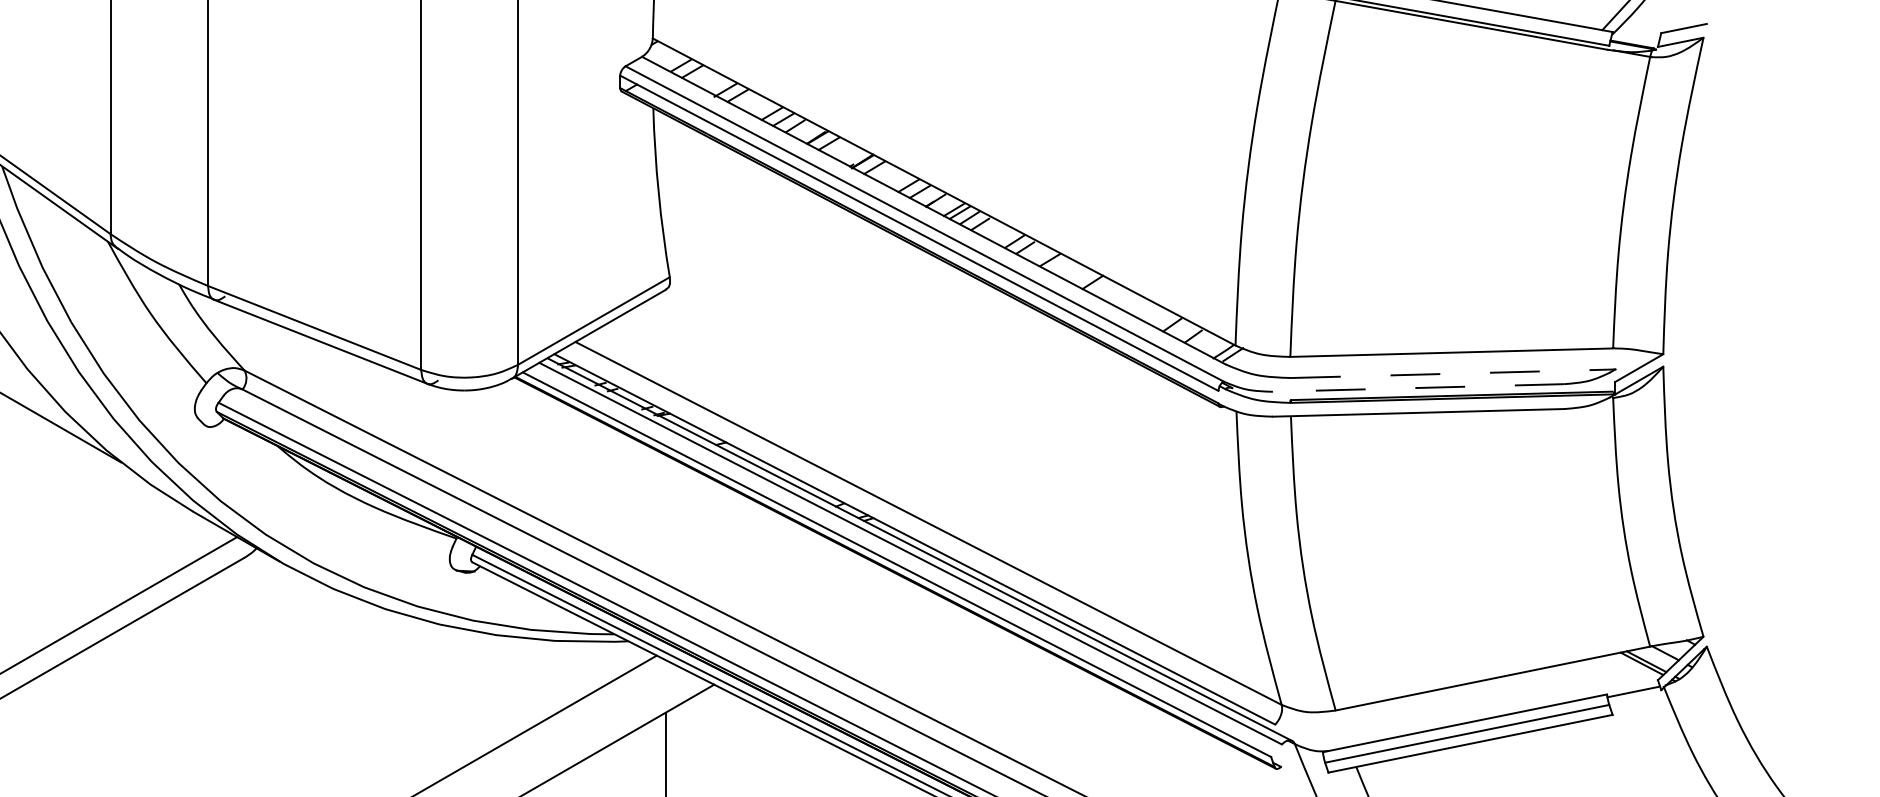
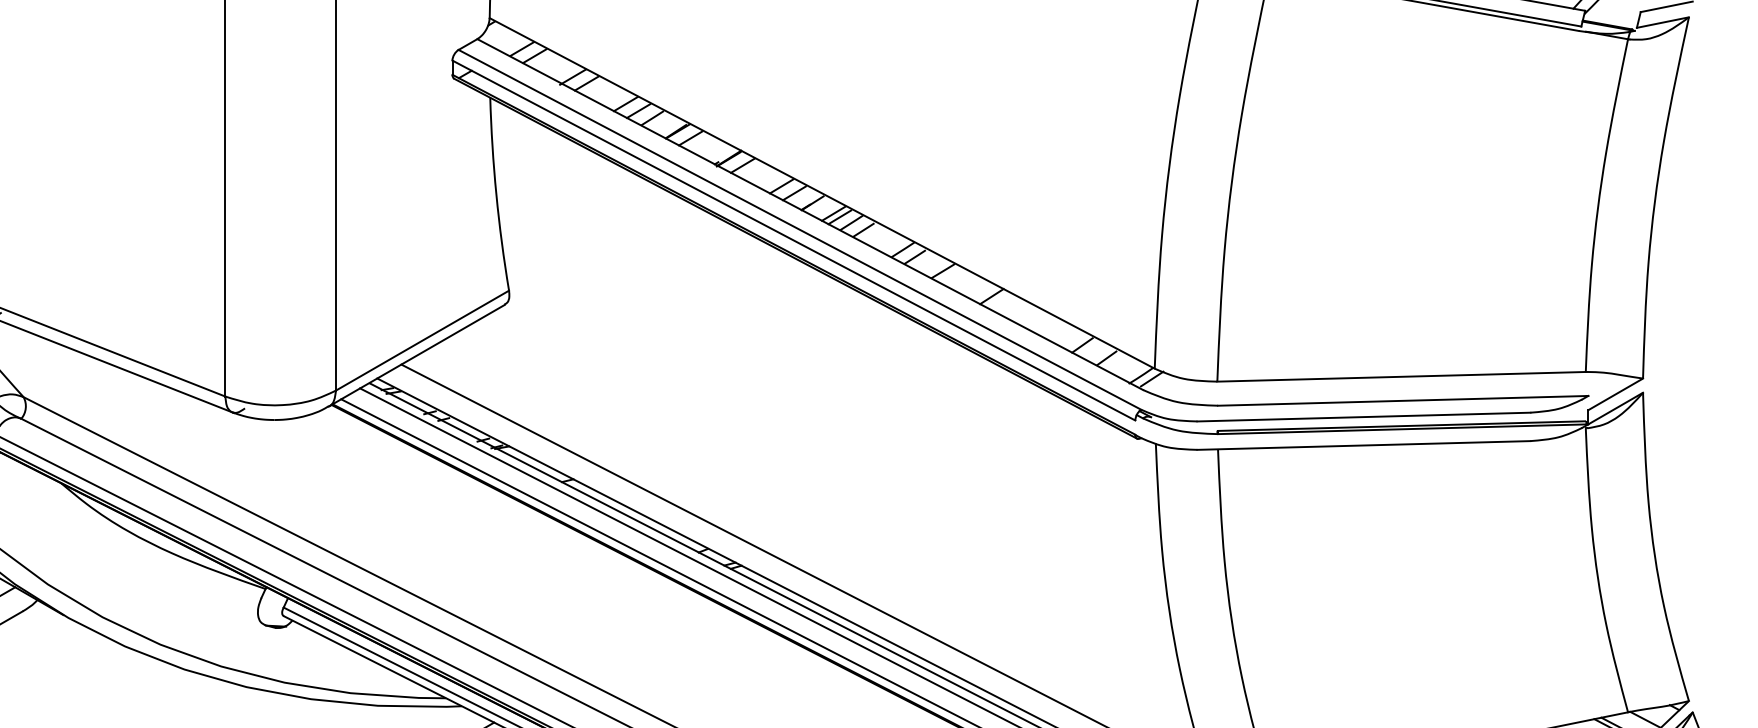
line: (1452, 373) -> (1402, 400), dashed -> solid
line: (1418, 387) -> (1363, 416), dashed -> solid

